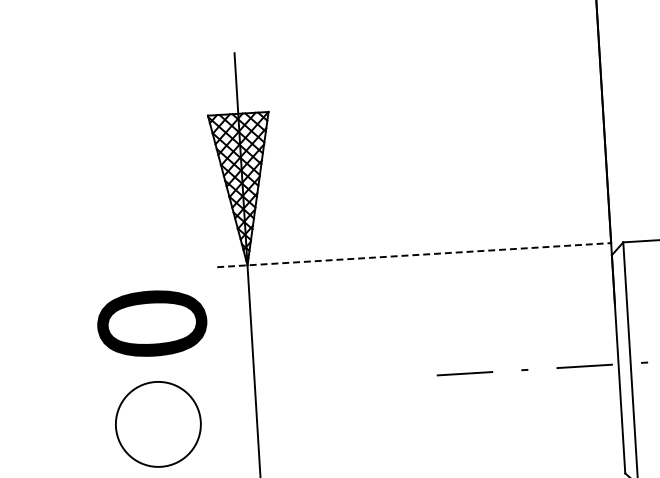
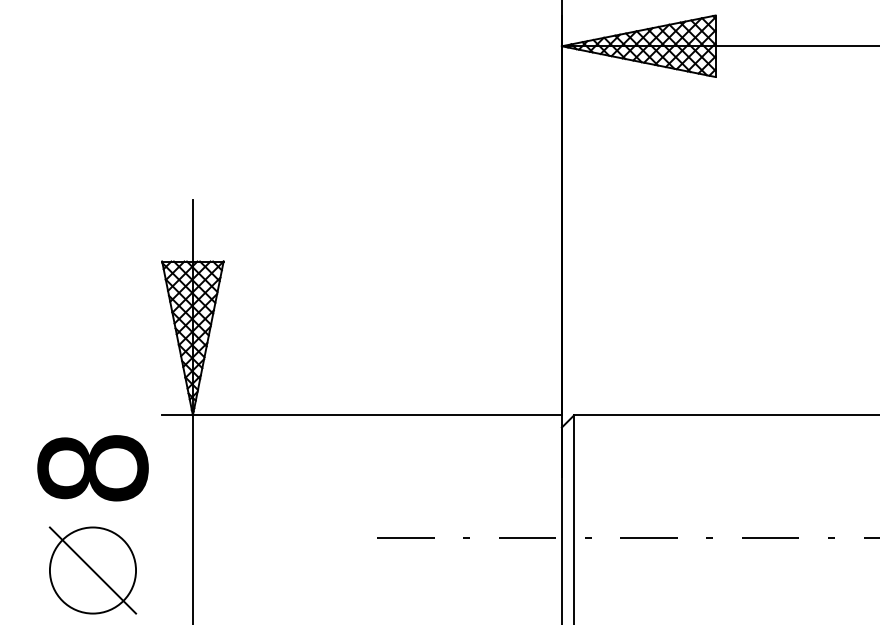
line: (414, 255) -> (362, 415), dashed -> solid
text: (151, 322) -> (92, 467), 0 -> 8
line: (157, 424) -> (92, 570), added

